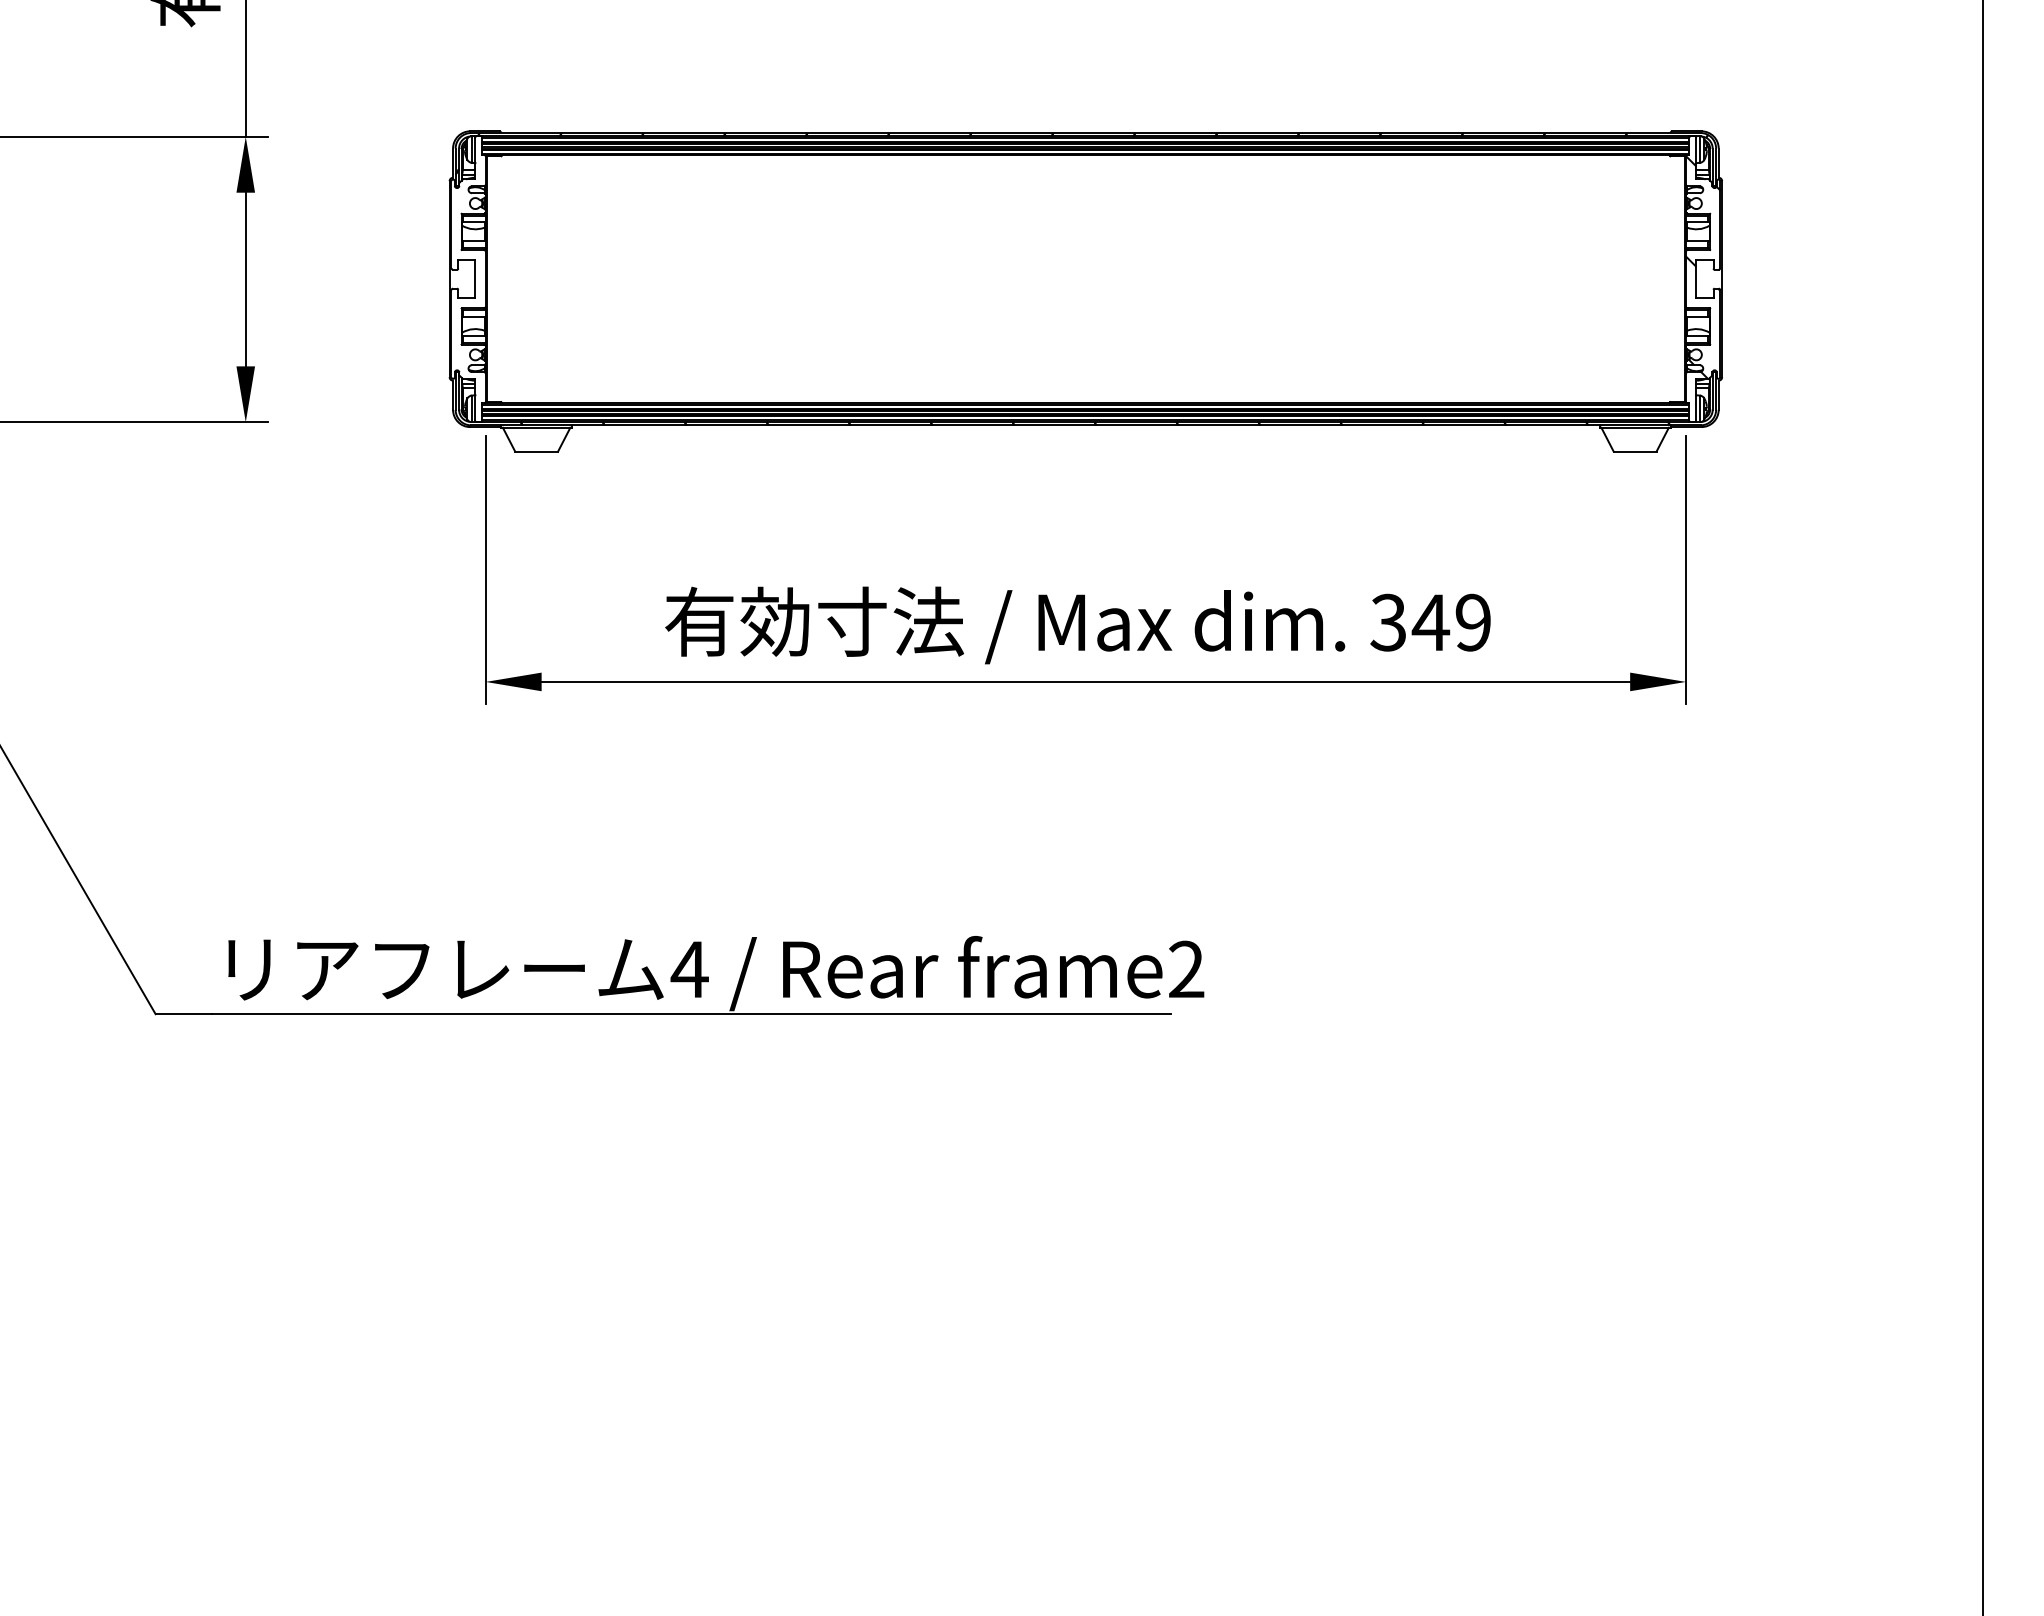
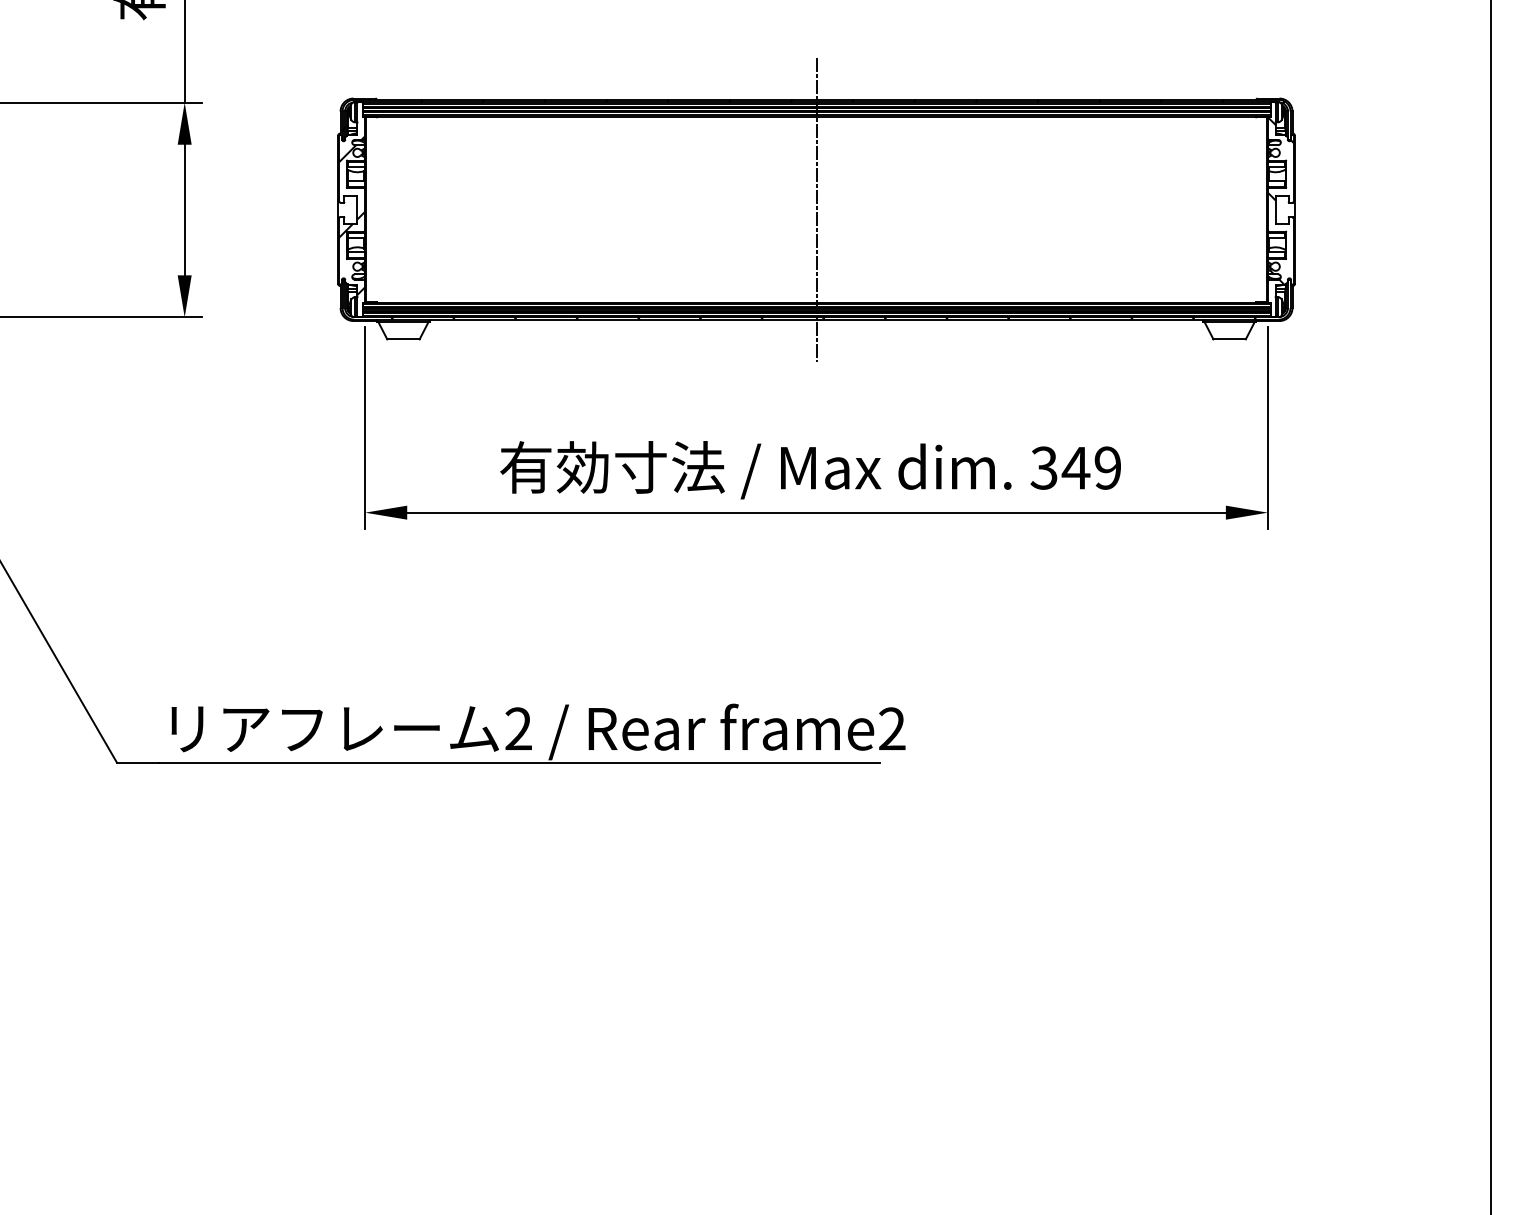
line: (1085, 279) -> (816, 210), added
hatch: (468, 286) -> (352, 215), added
text: (689, 968) -> (518, 728), 4 -> 2

